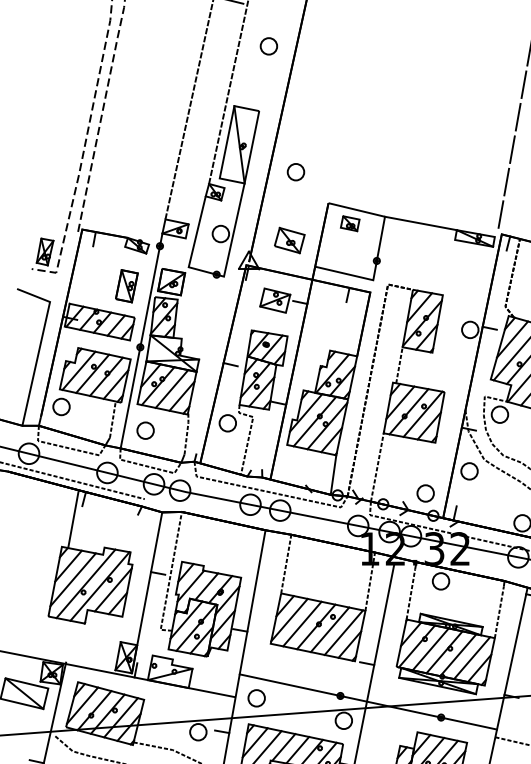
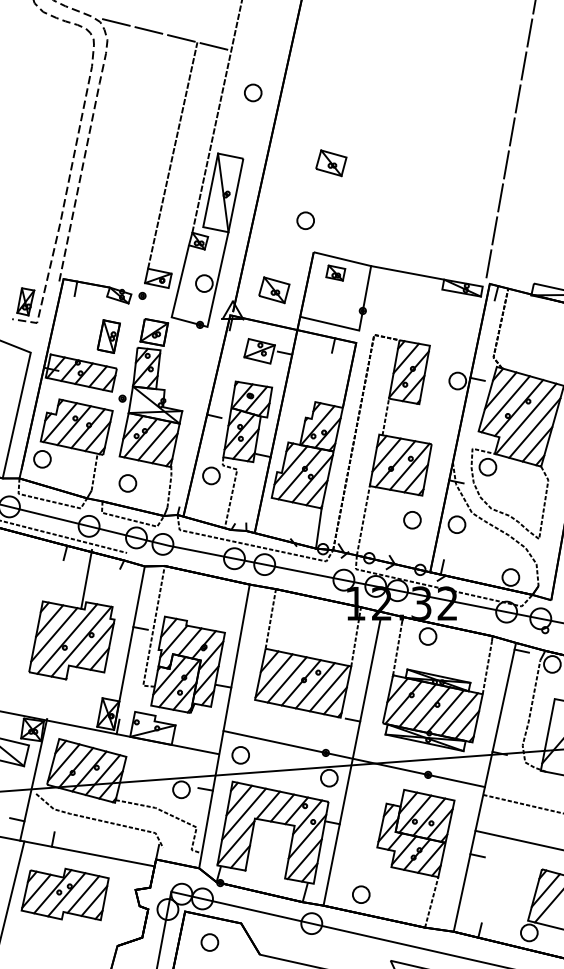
part: (345, 115) -> (331, 163), added
part: (295, 171) -> (305, 220), moved
line: (141, 341) -> (123, 392), removed
part: (425, 493) -> (412, 520), moved
line: (73, 518) -> (86, 578), moved

